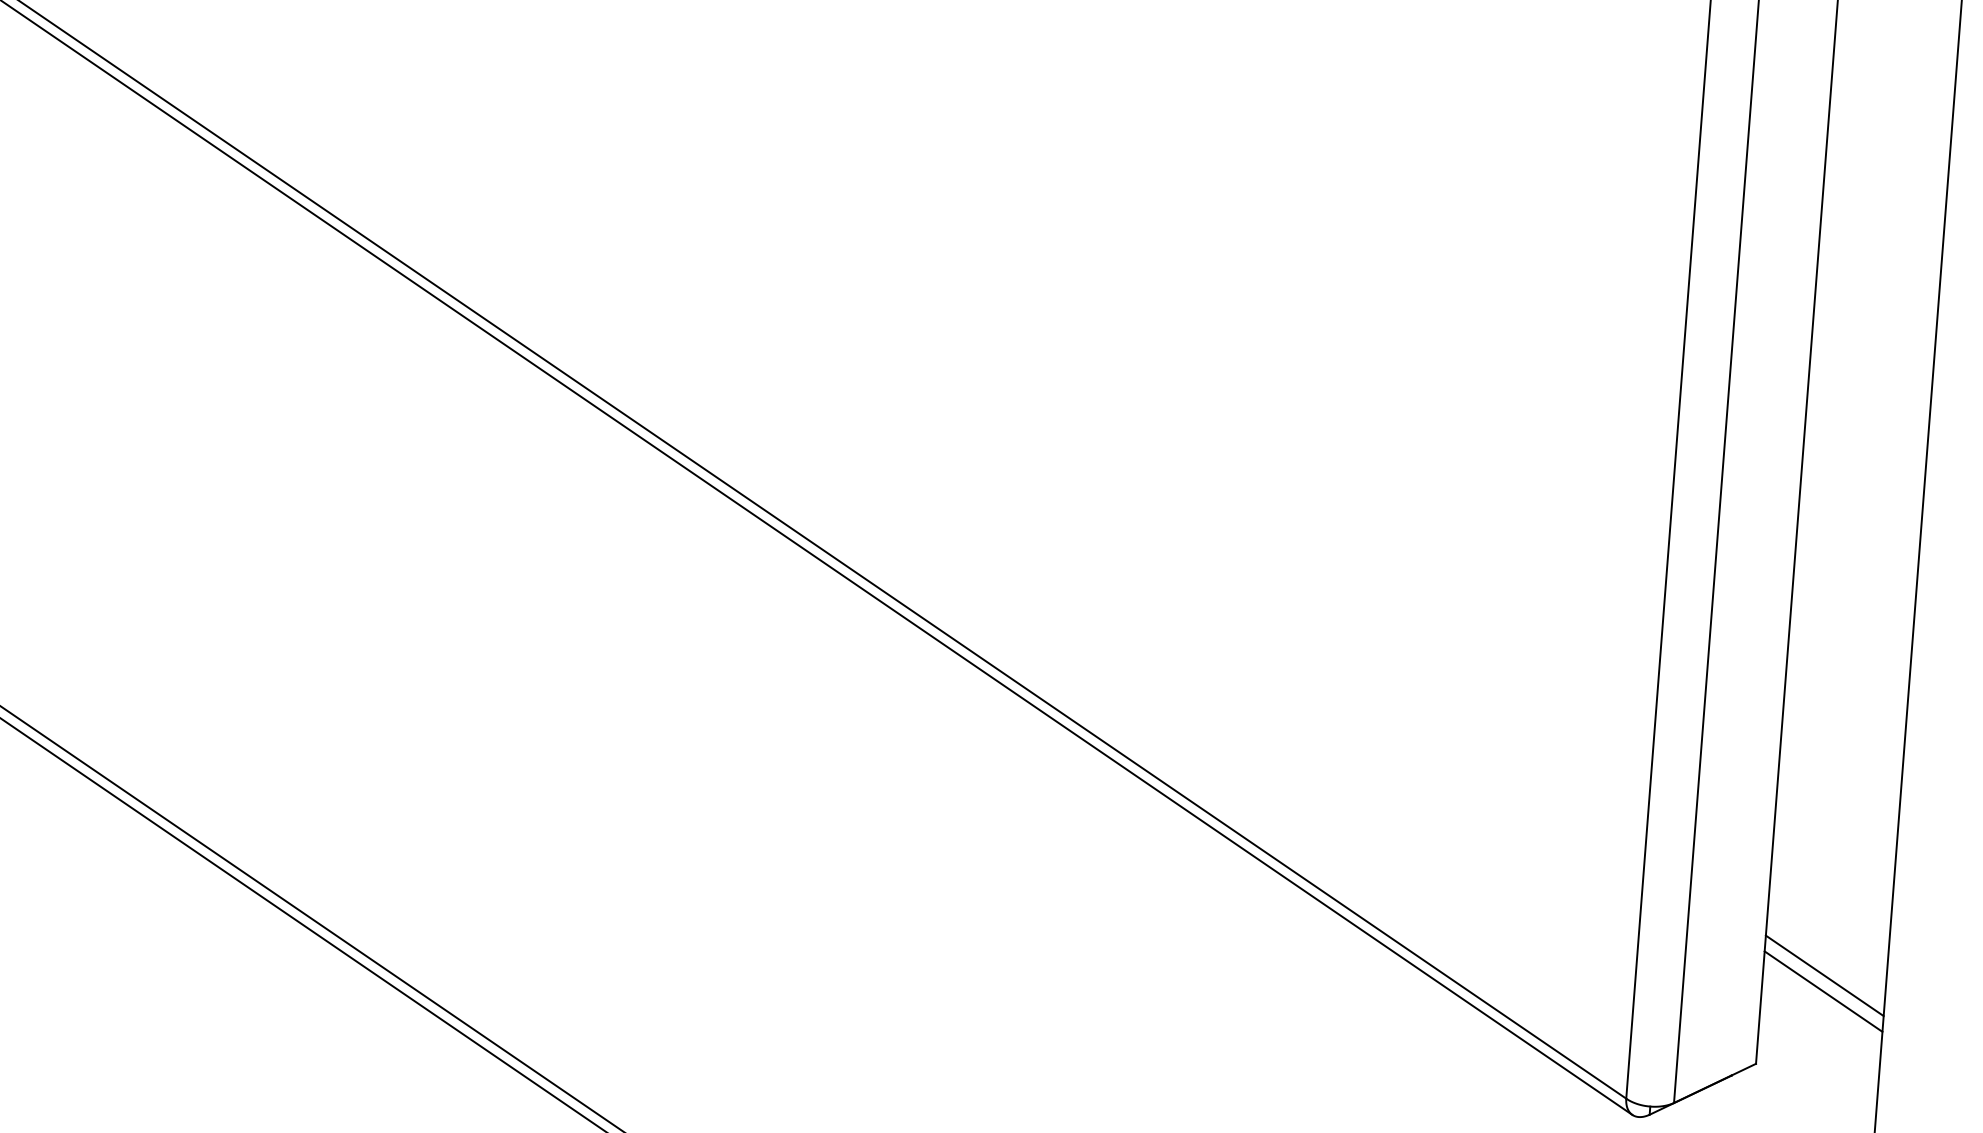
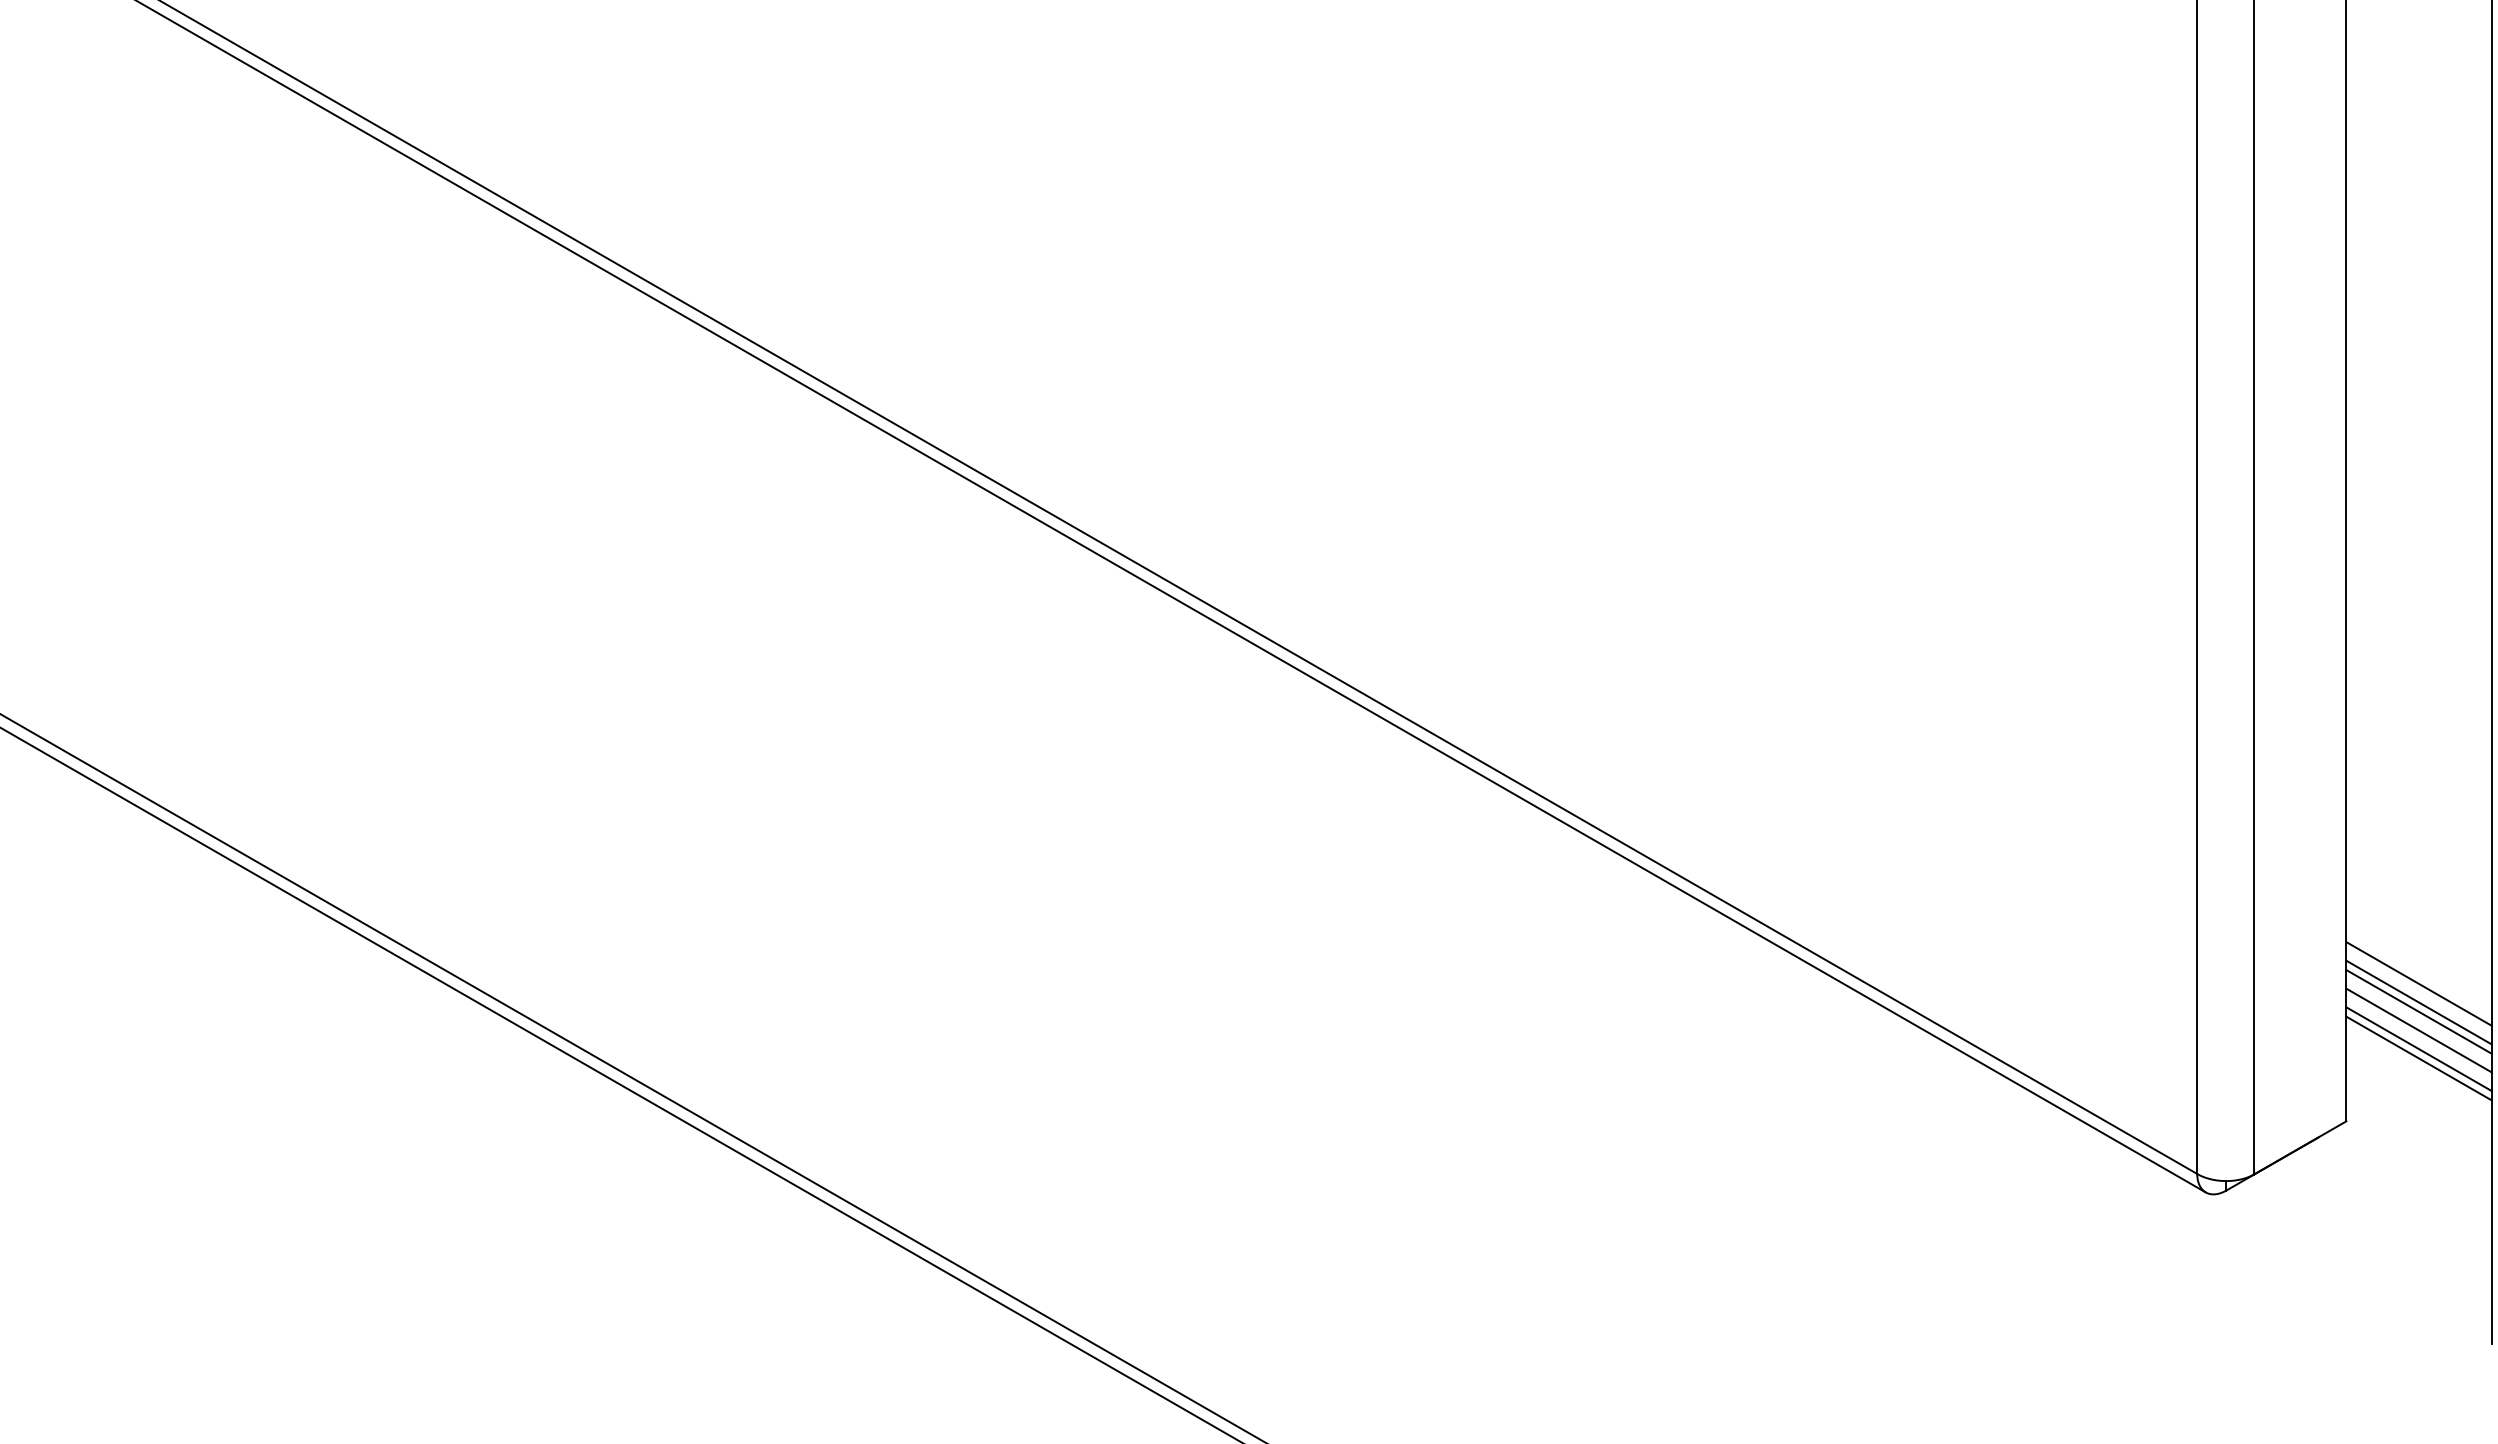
line: (1826, 951) -> (2418, 983), added
line: (1824, 967) -> (2418, 1002), added
line: (1821, 1007) -> (2418, 1049), added
line: (1821, 1015) -> (2418, 1058), added

